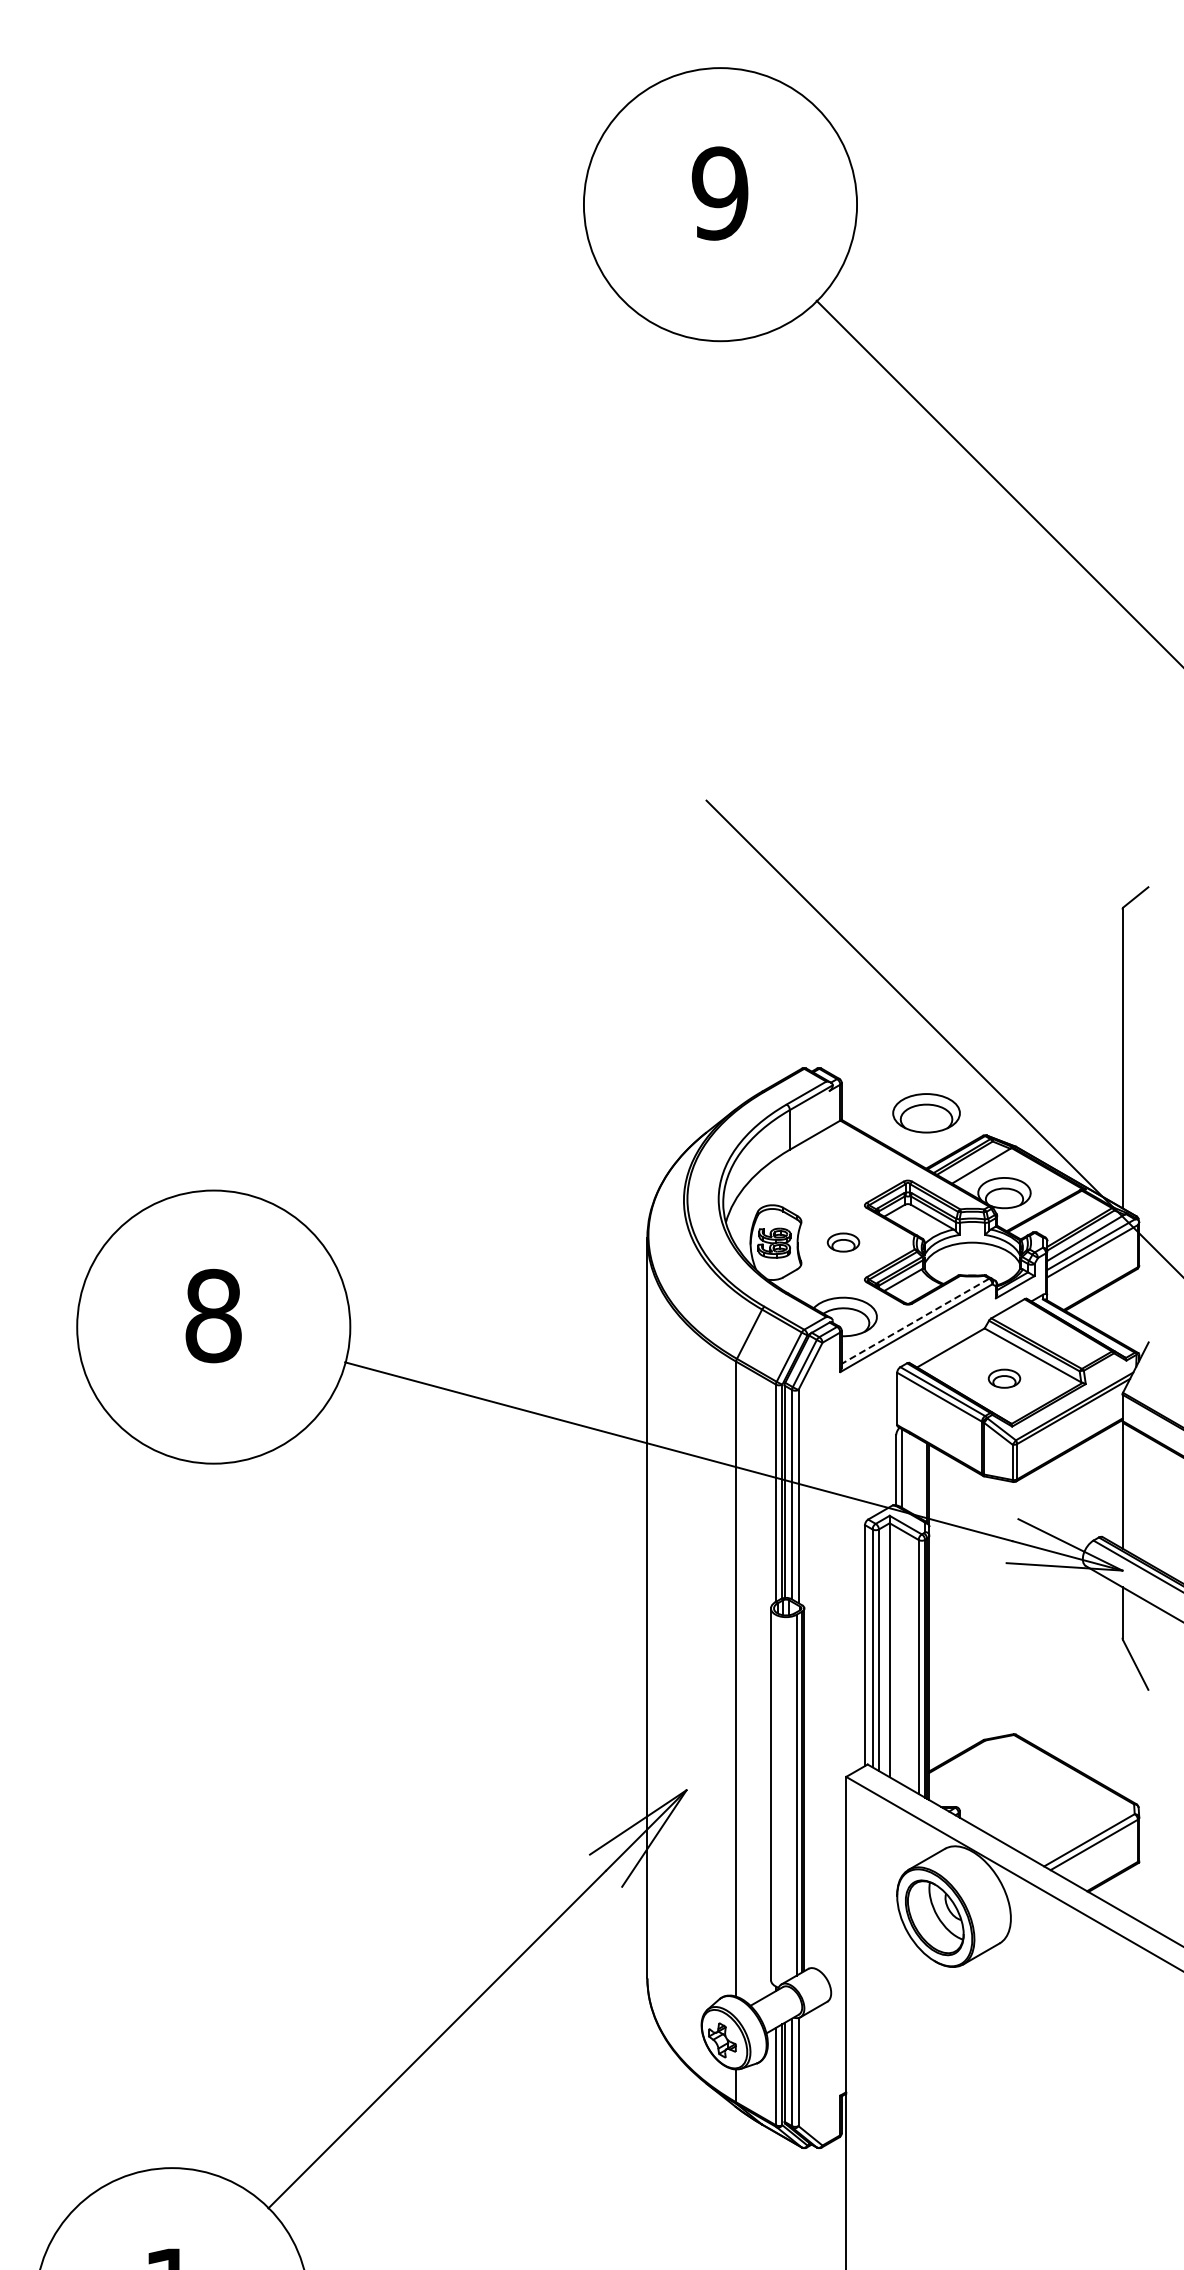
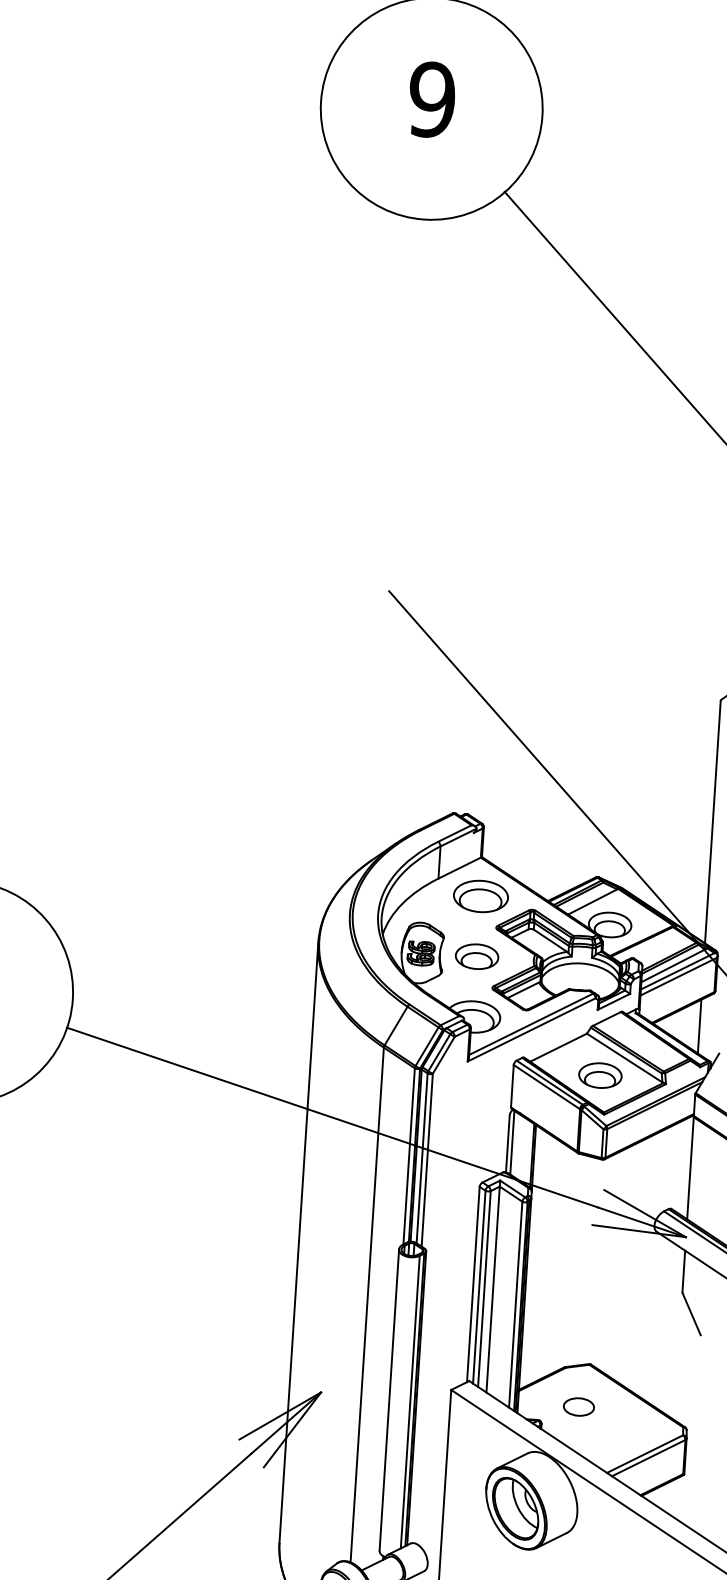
part: (926, 1113) -> (480, 896), moved
part: (843, 1242) -> (477, 956), size x1.67
line: (1122, 1310) -> (699, 1026), added
line: (915, 1321) -> (531, 1024), dashed -> solid
part: (1004, 1378) -> (600, 1075), size x1.67
part: (1004, 1787) -> (578, 1406), added

